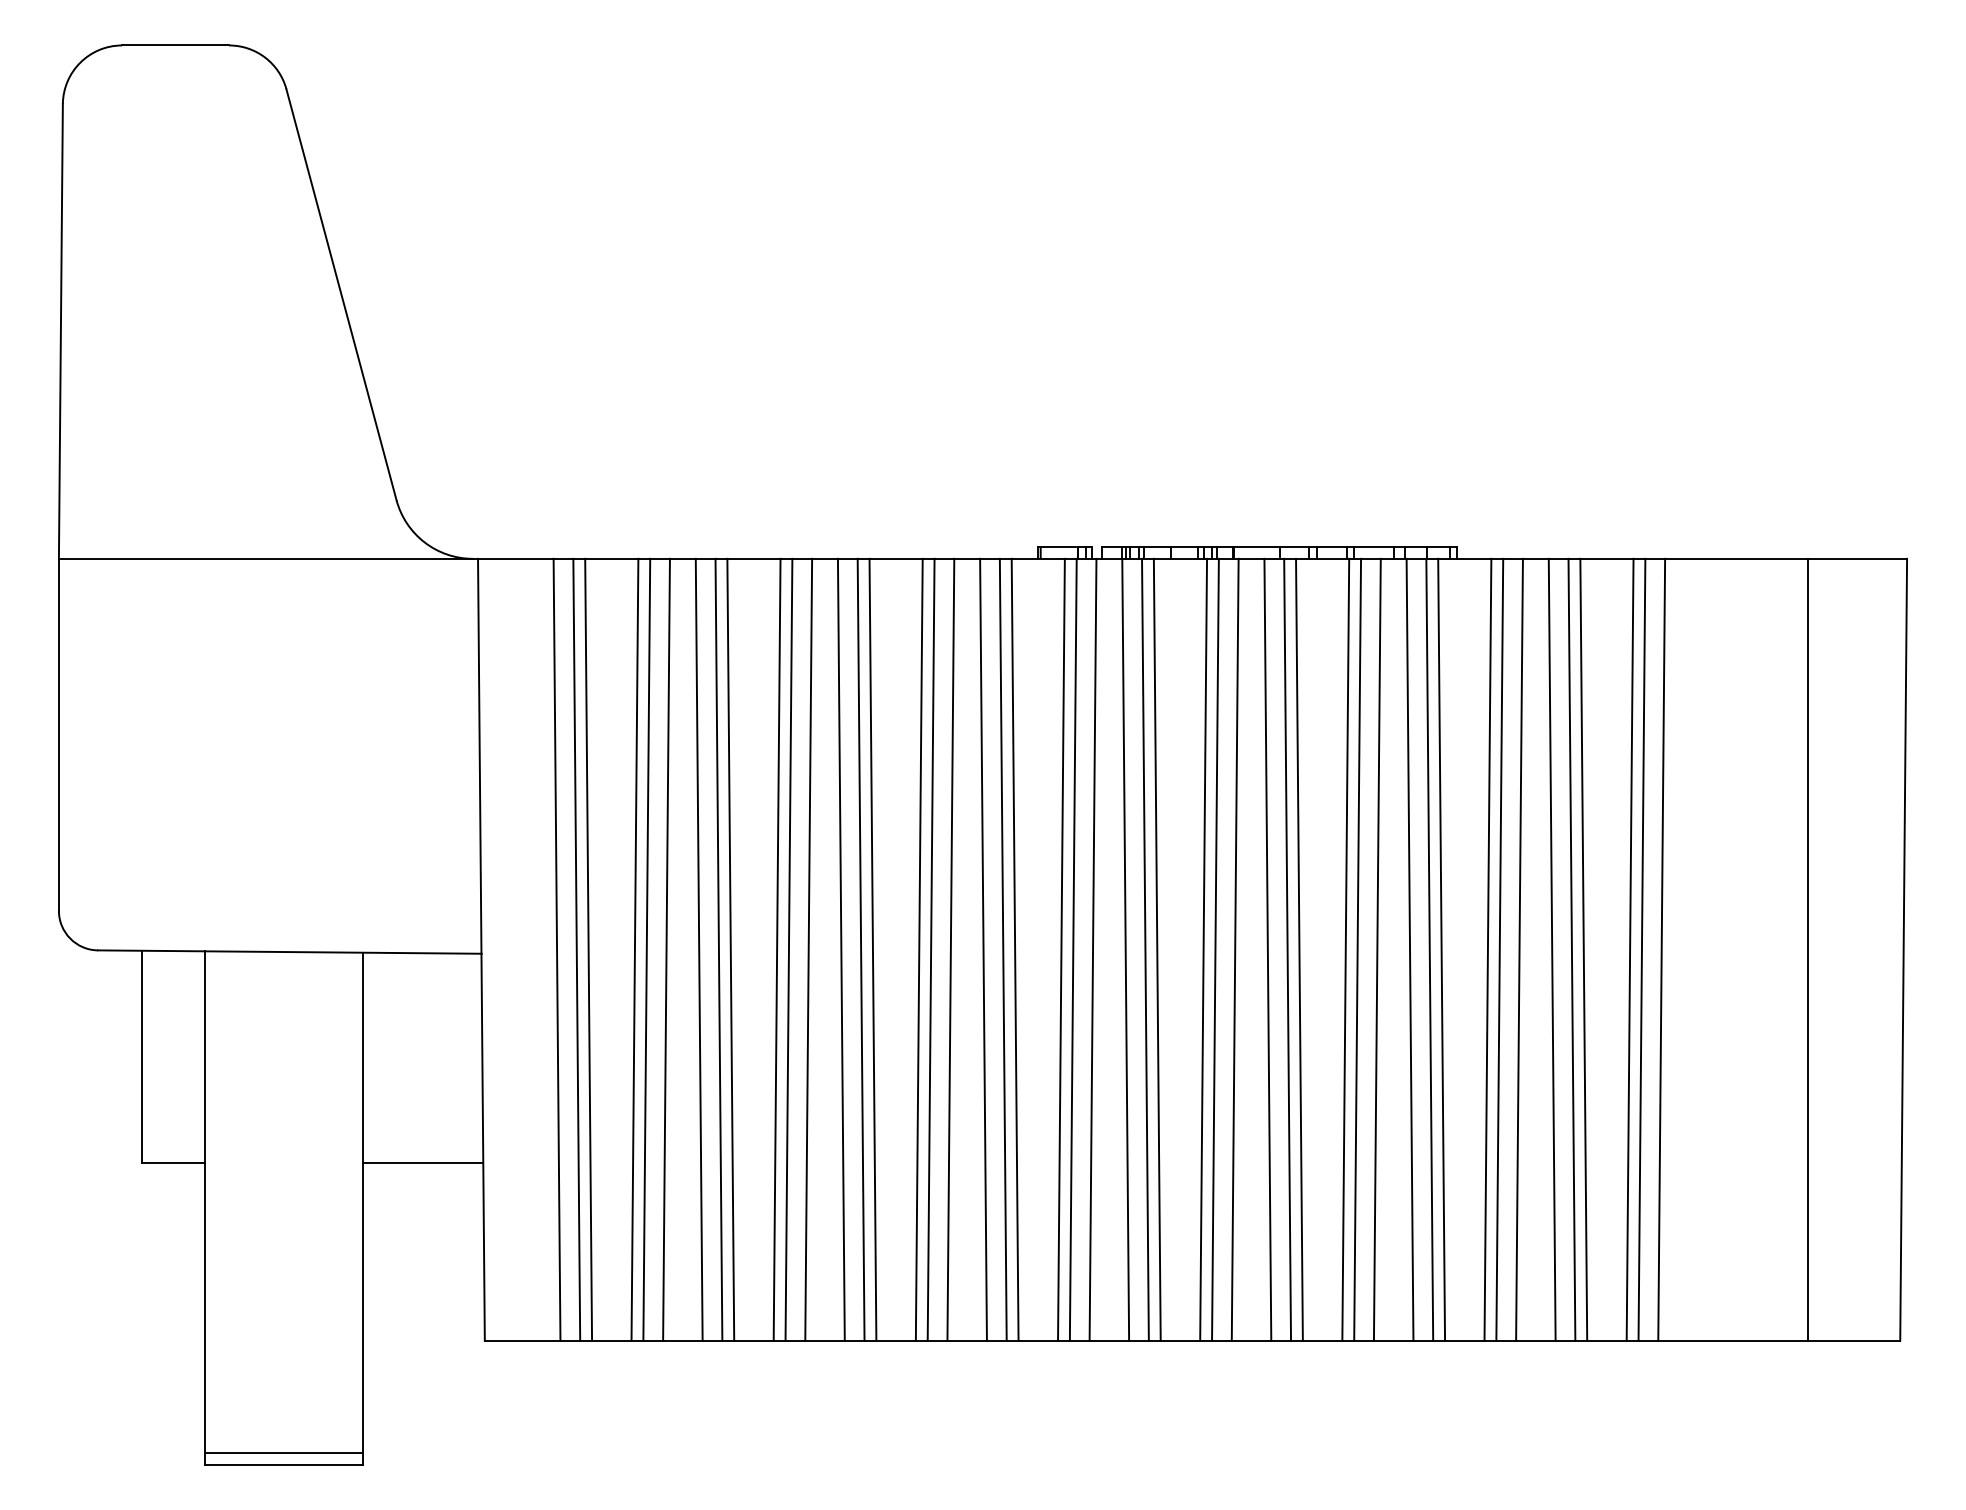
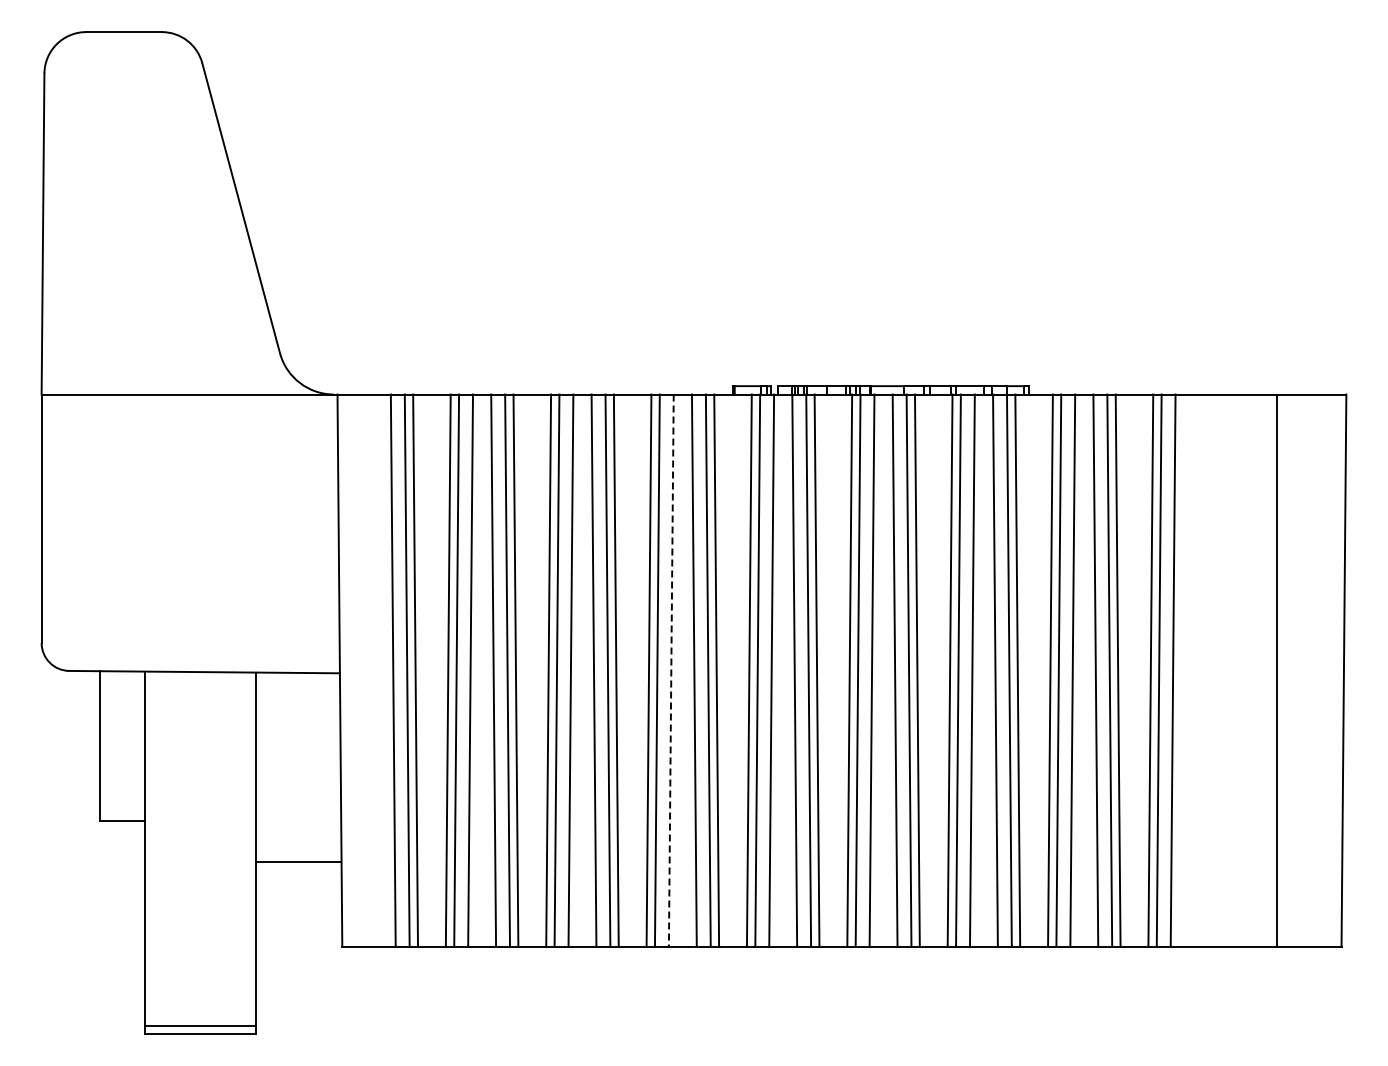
line: (951, 951) -> (671, 671), solid -> dashed
line: (422, 1163) -> (298, 862), moved

